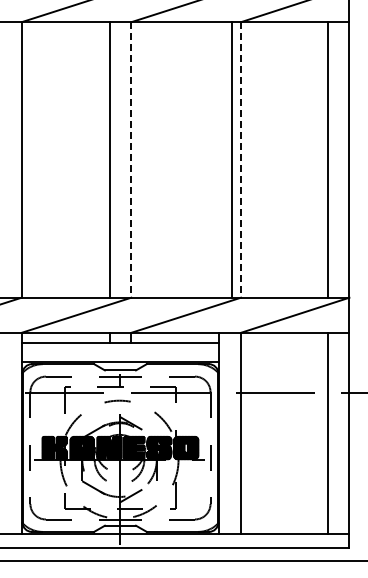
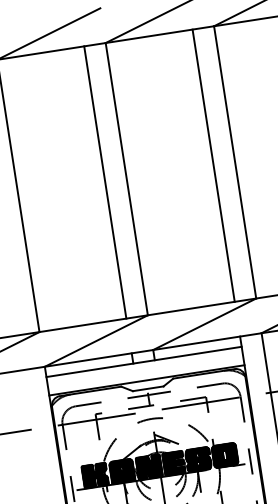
line: (131, 159) -> (126, 178), dashed -> solid
line: (232, 159) -> (213, 165), moved
line: (241, 159) -> (235, 161), dashed -> solid

